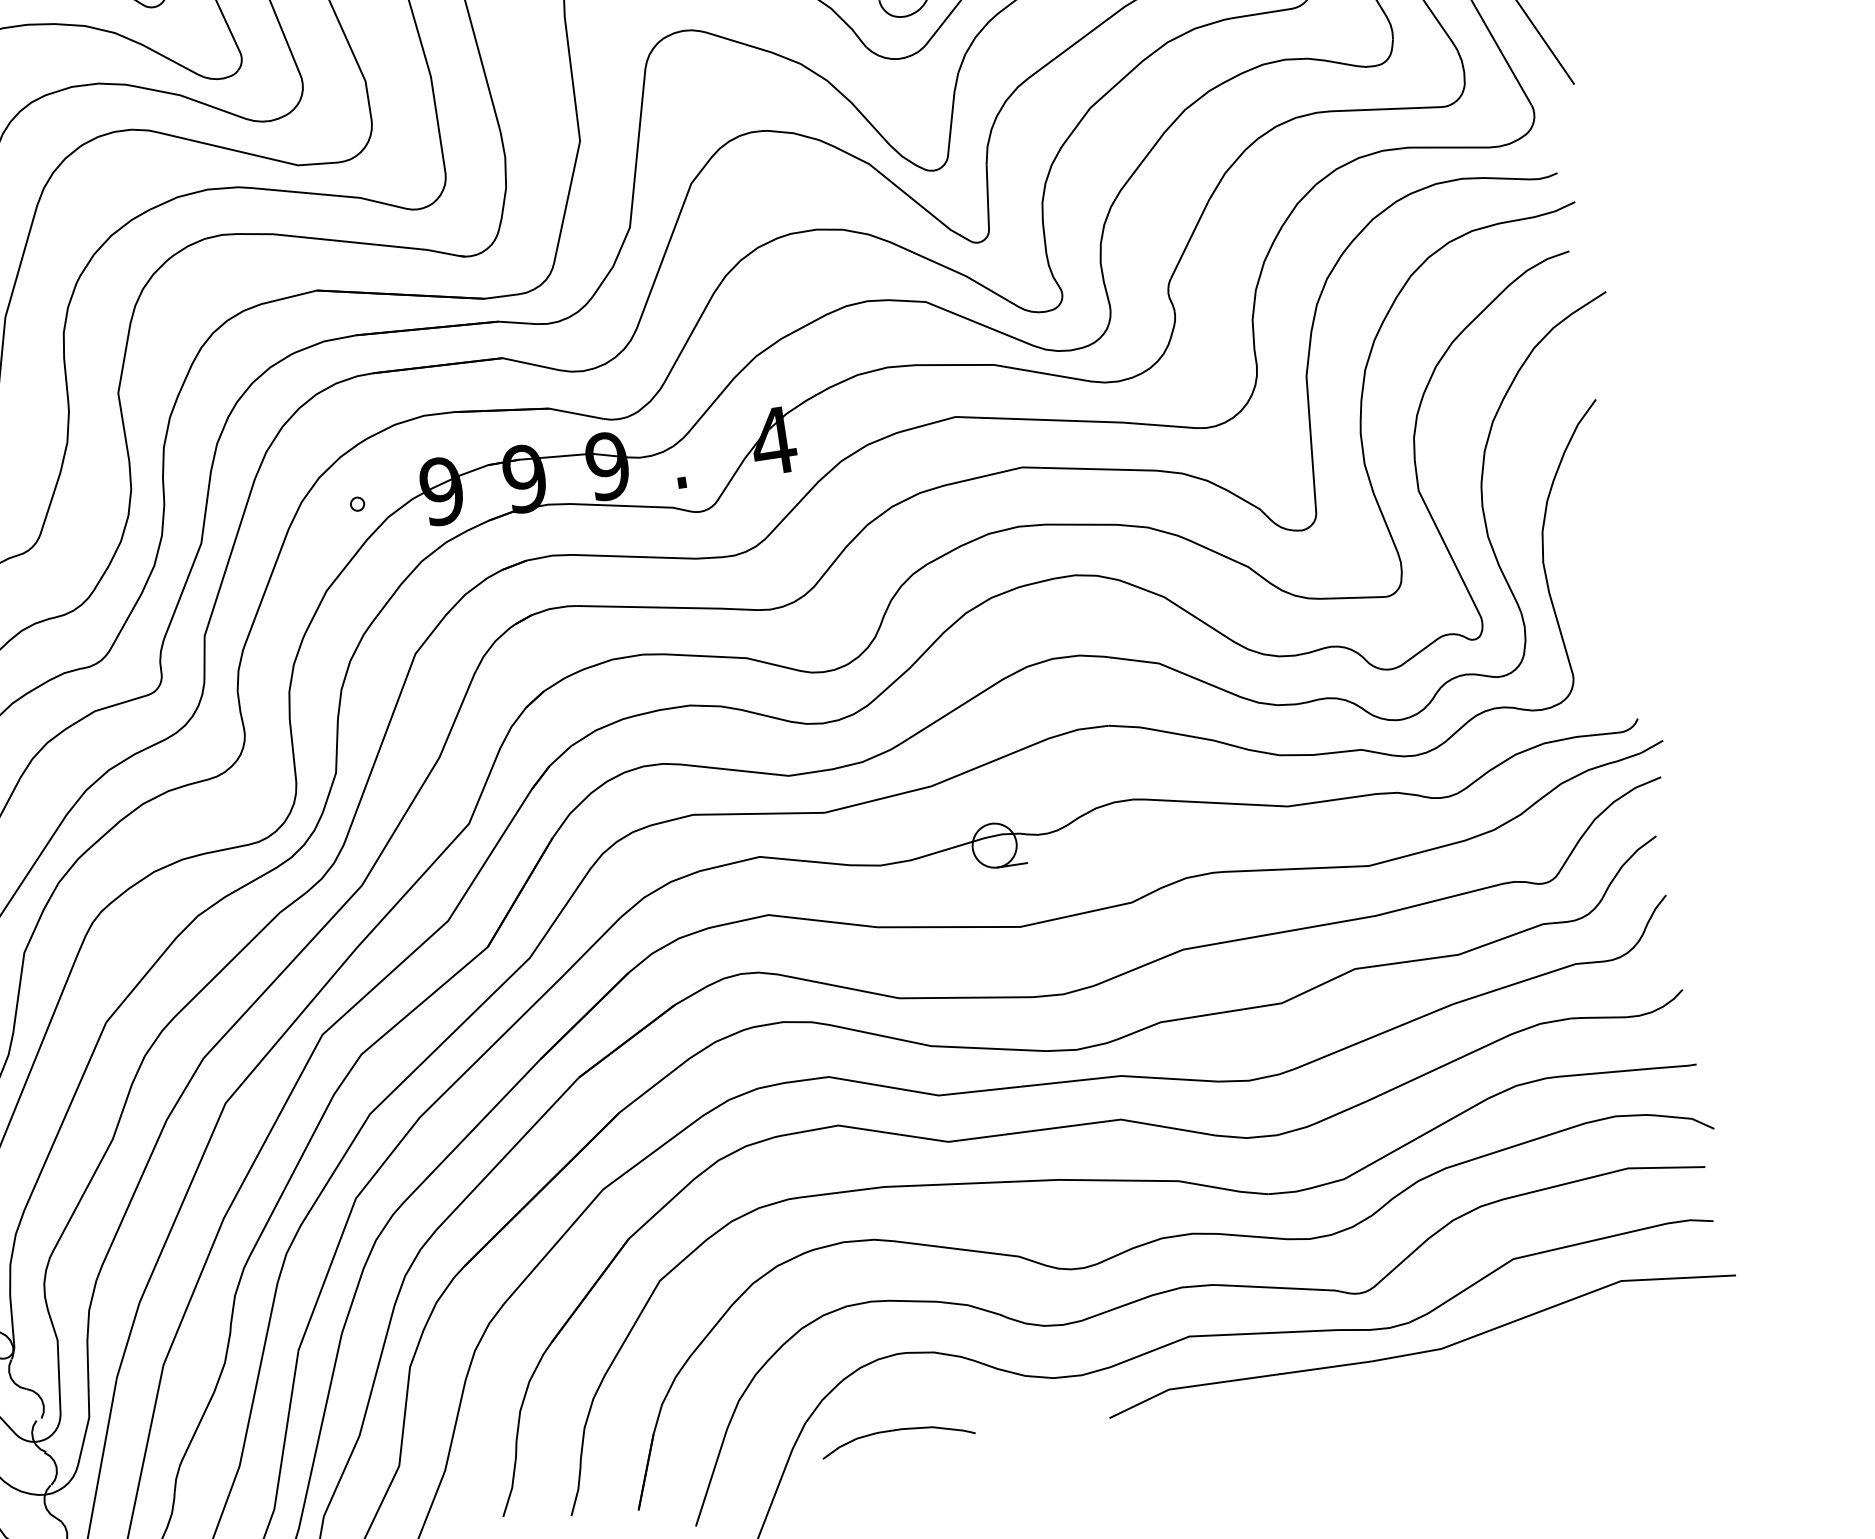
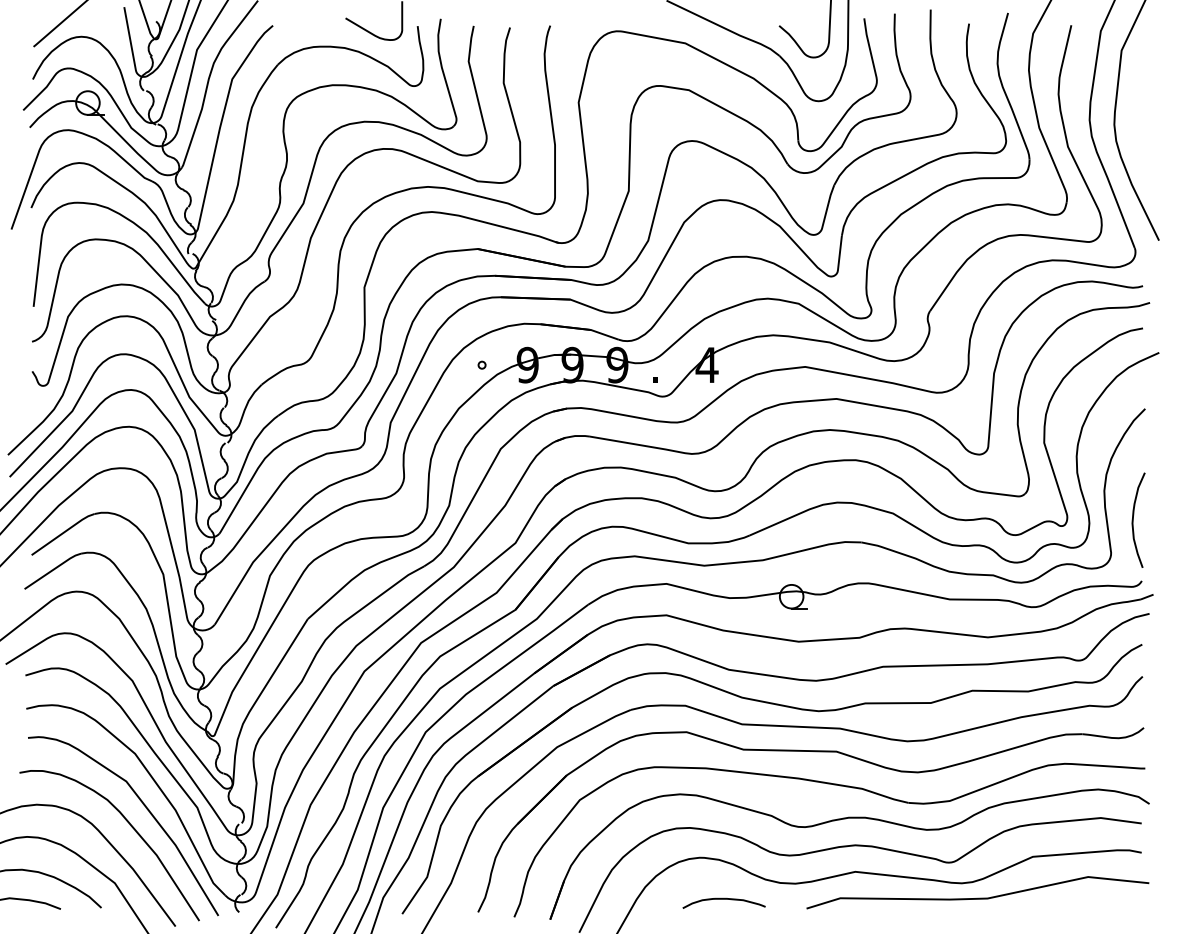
curve: (1605, 607) -> (1133, 519), added
curve: (895, 1431) -> (723, 899), moved

